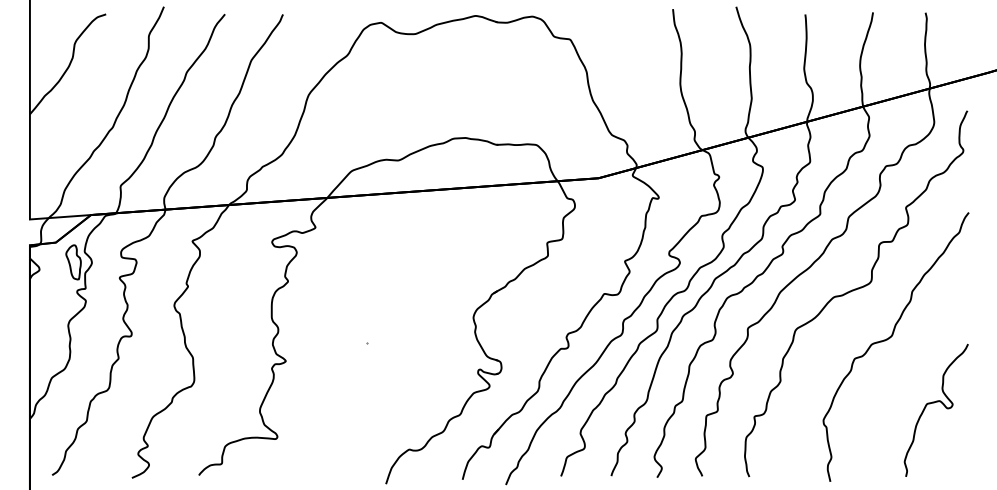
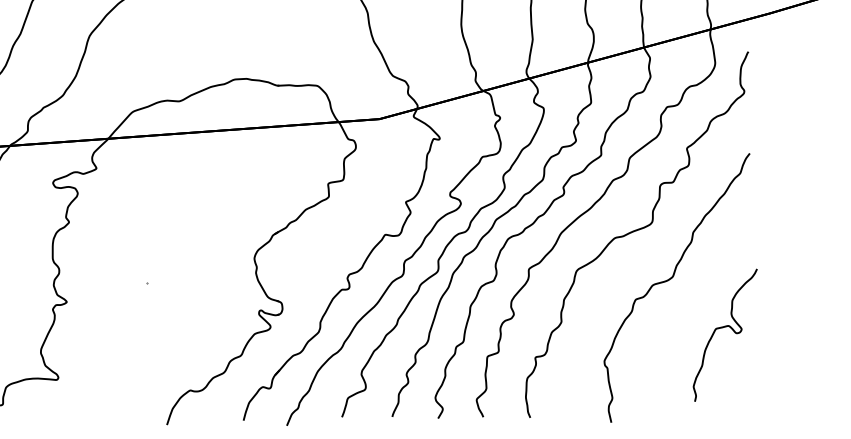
curve: (934, 403) -> (723, 328), moved

